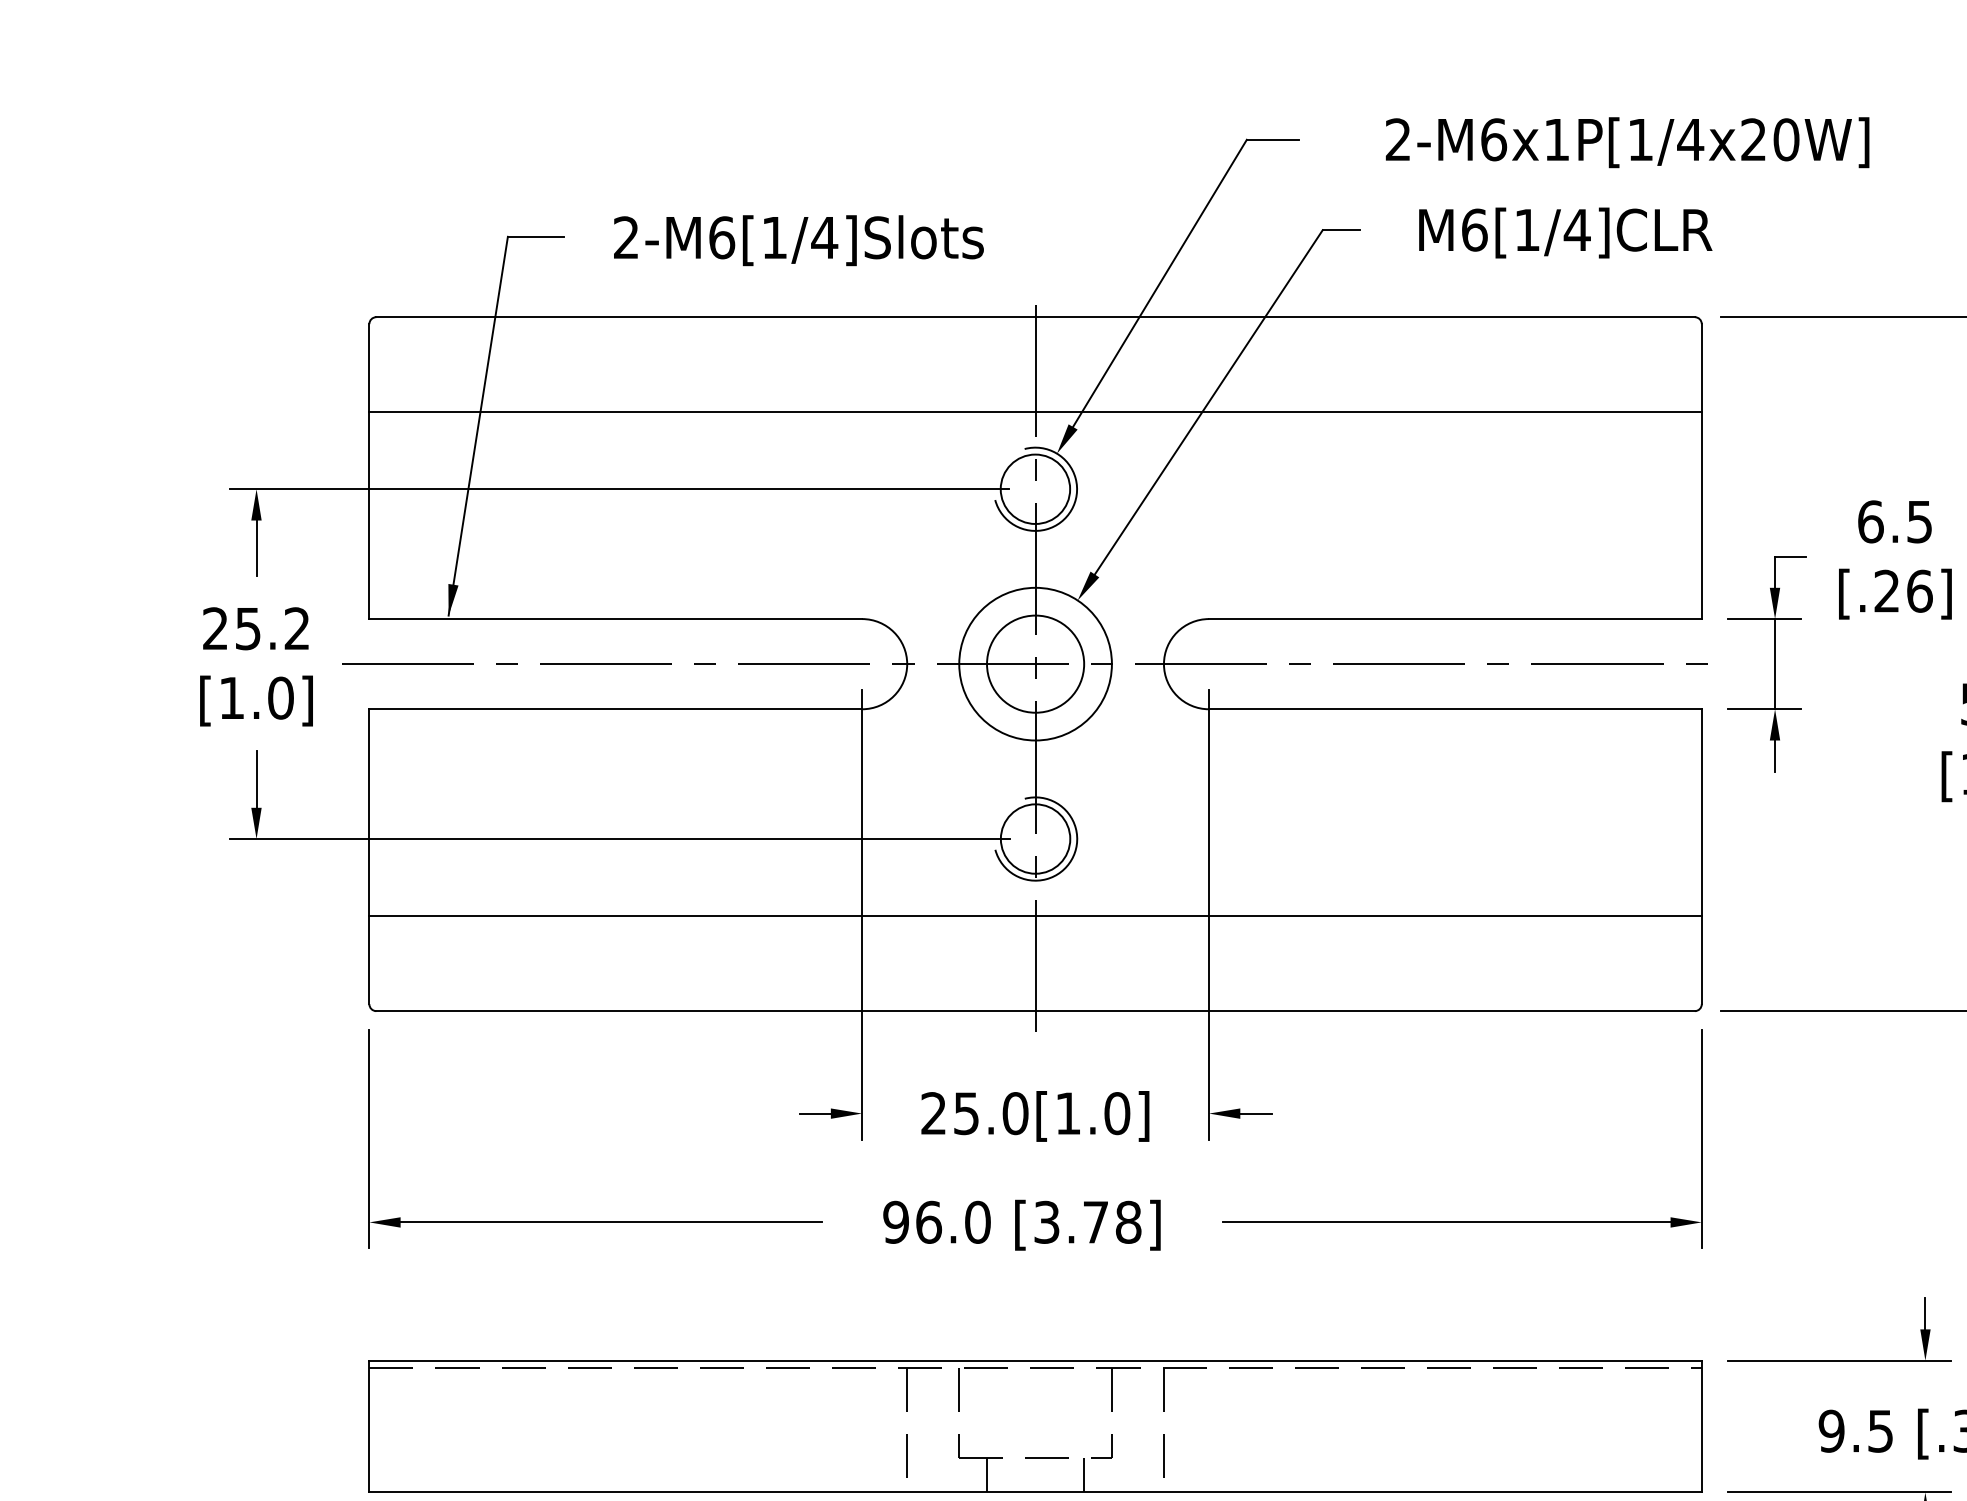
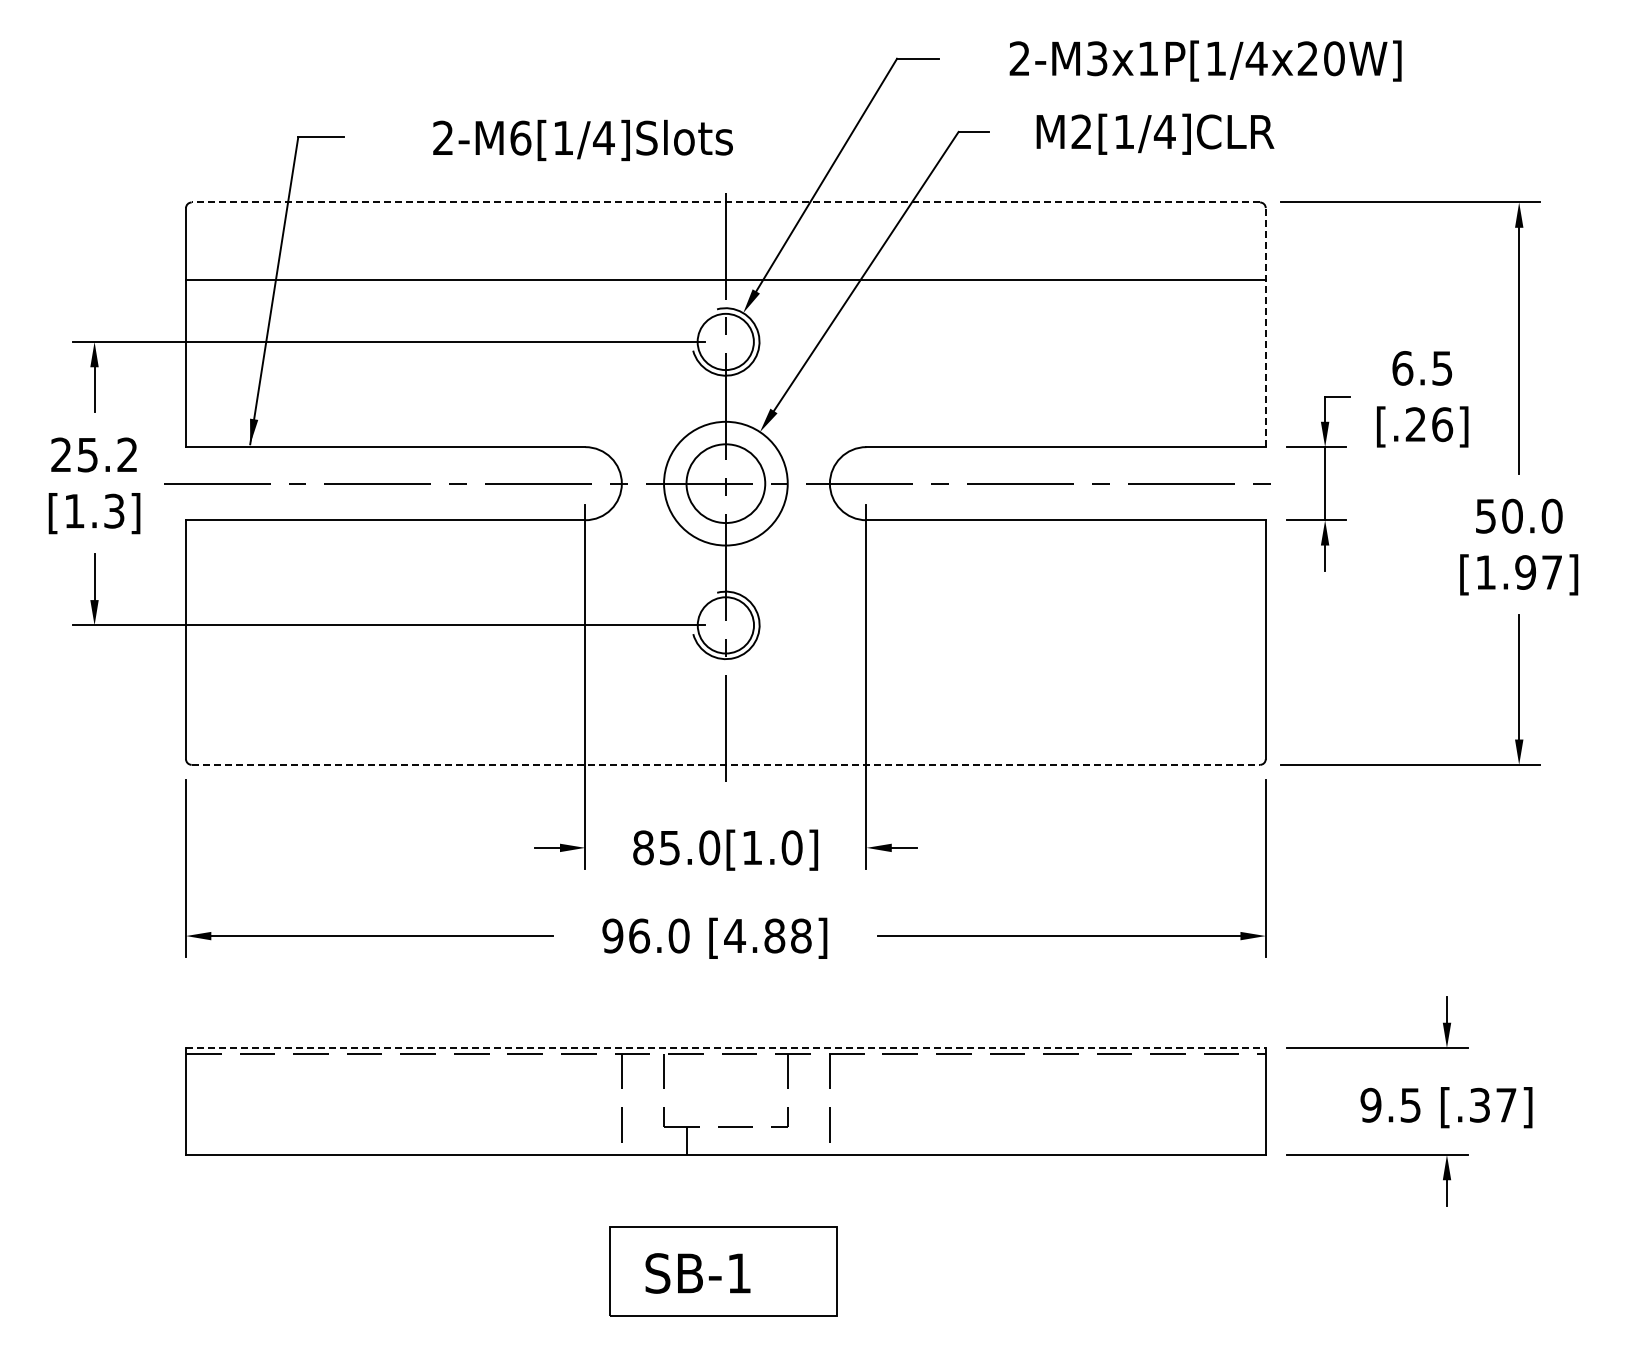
text: (1494, 139) -> (1097, 58), 2-M6x1P[1/4x20W] -> 2-M3x1P[1/4x20W]
text: (1474, 229) -> (1081, 131), M6[1/4]CLR -> M2[1/4]CLR
text: (798, 240) -> (582, 140), moved
line: (1035, 317) -> (725, 202), solid -> dashed
line: (1701, 471) -> (1265, 327), solid -> dashed
text: (281, 697) -> (114, 510), [1.0] -> [1.3]
line: (1035, 915) -> (725, 687), removed
line: (1036, 1010) -> (726, 764), solid -> dashed
text: (933, 1113) -> (643, 847), 25.0[1.0] -> 85.0[1.0]
text: (1070, 1221) -> (754, 935), [3.78] -> [4.88]
line: (1035, 1361) -> (725, 1048), solid -> dashed
line: (1084, 1474) -> (765, 1140), removed

